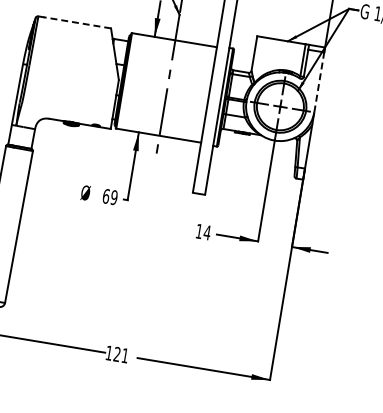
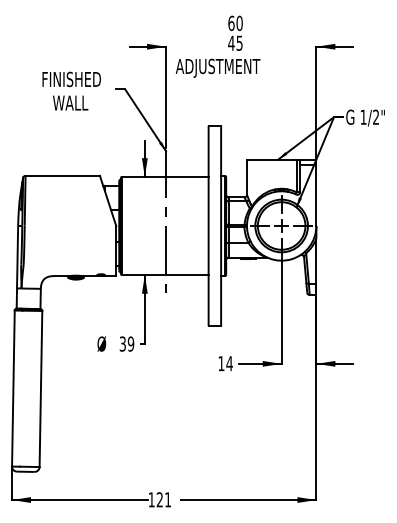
line: (77, 22) -> (65, 175), dashed -> solid
line: (319, 82) -> (316, 195), dashed -> solid
text: (105, 195) -> (122, 343), 69 -> 39

